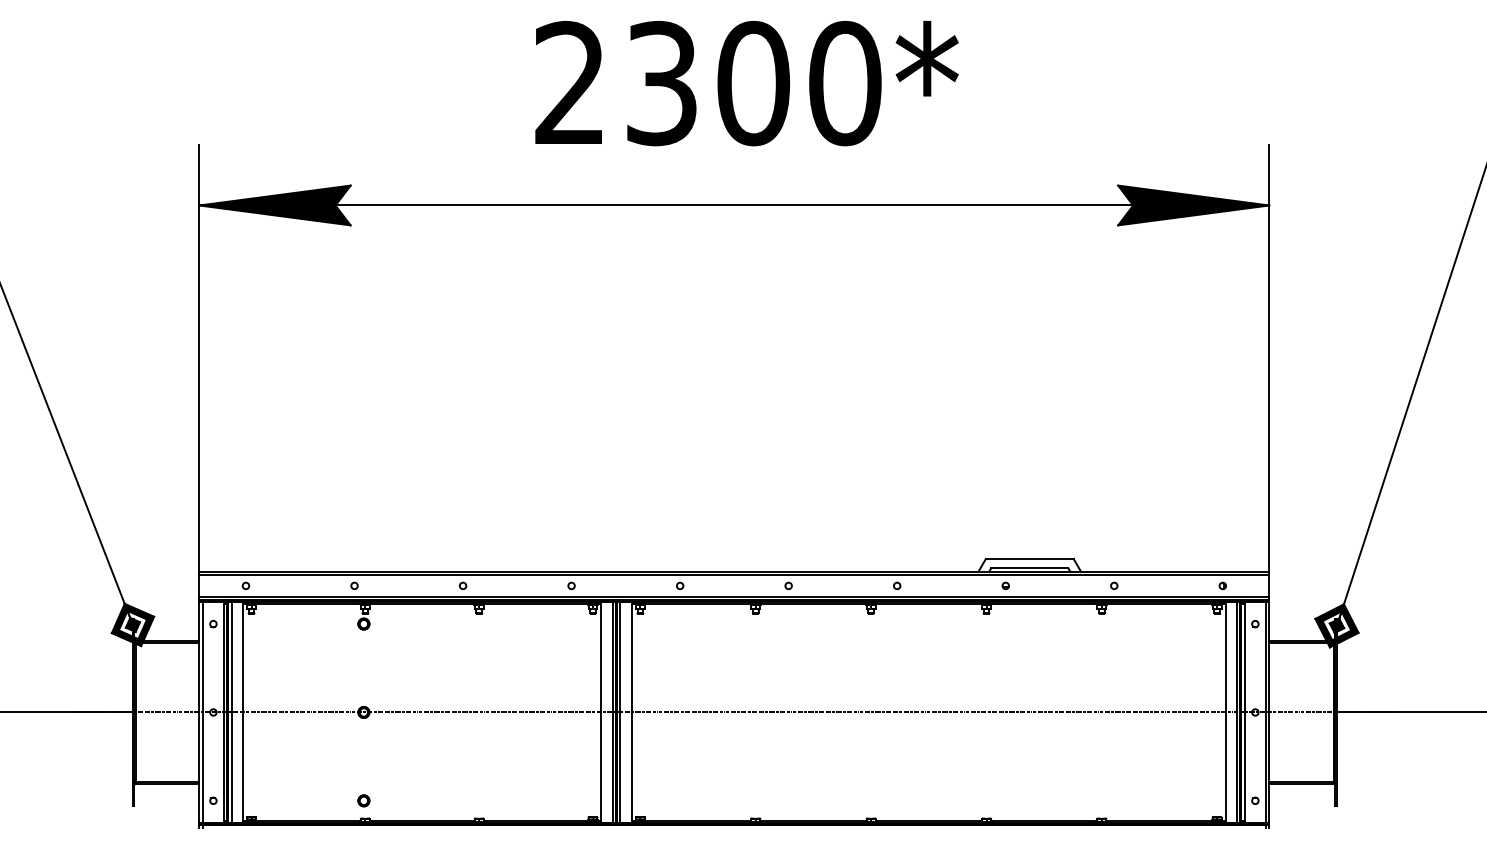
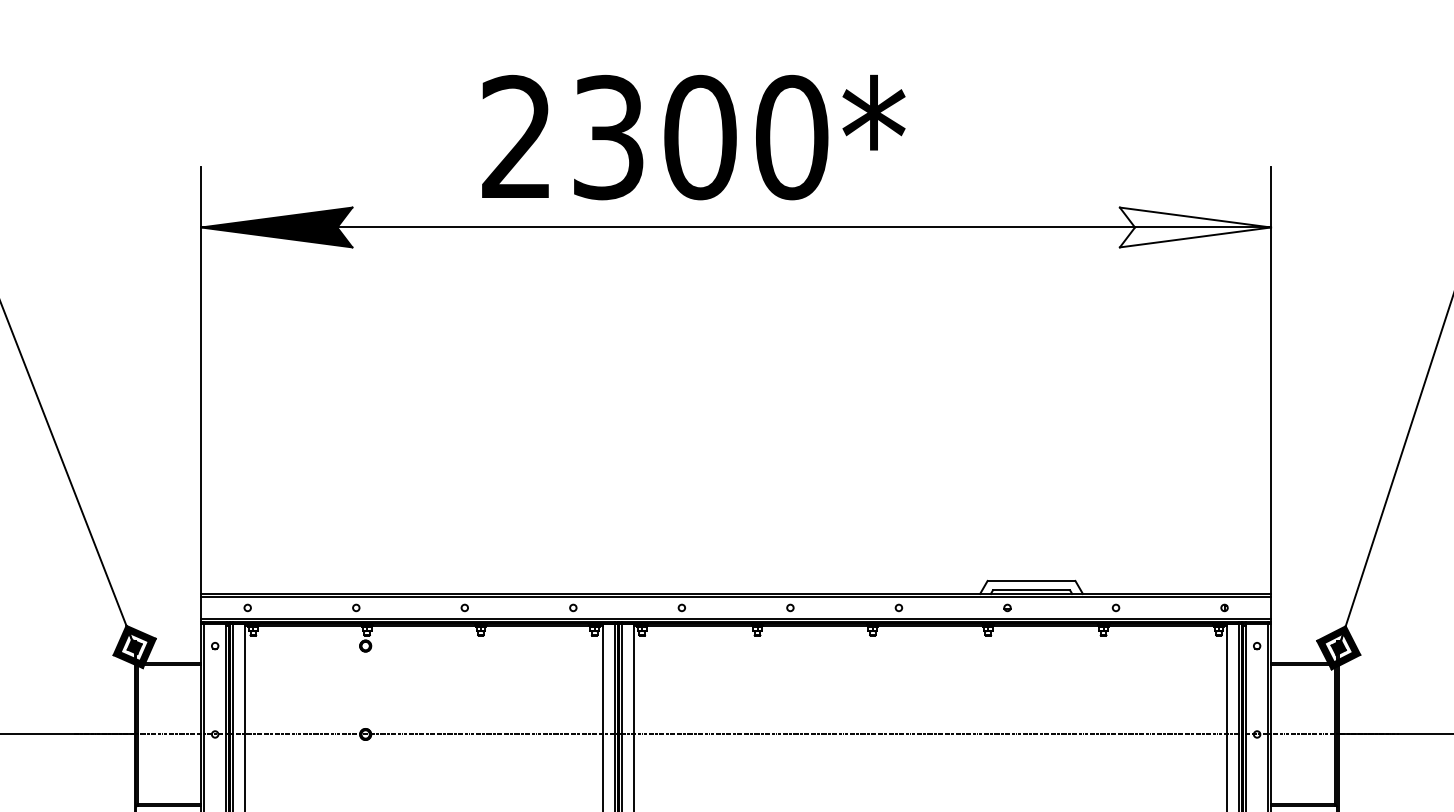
text: (746, 83) -> (693, 137), moved
fill: (1193, 205) -> (1195, 227), removed

